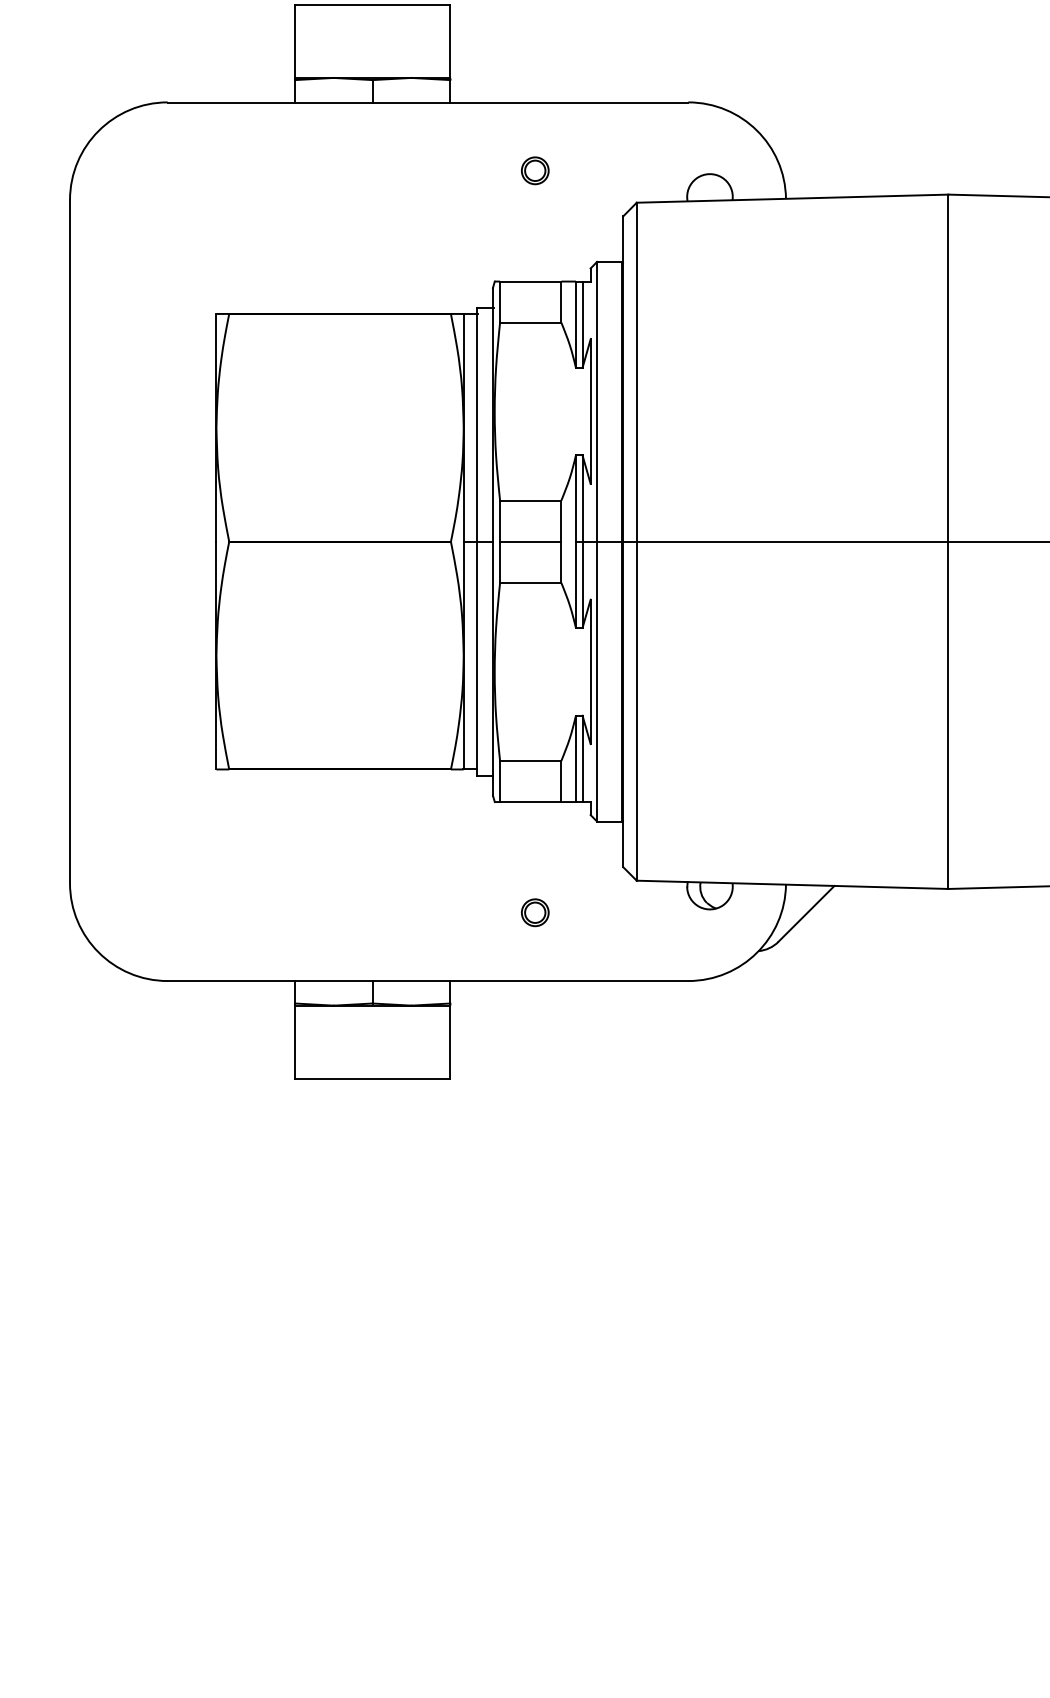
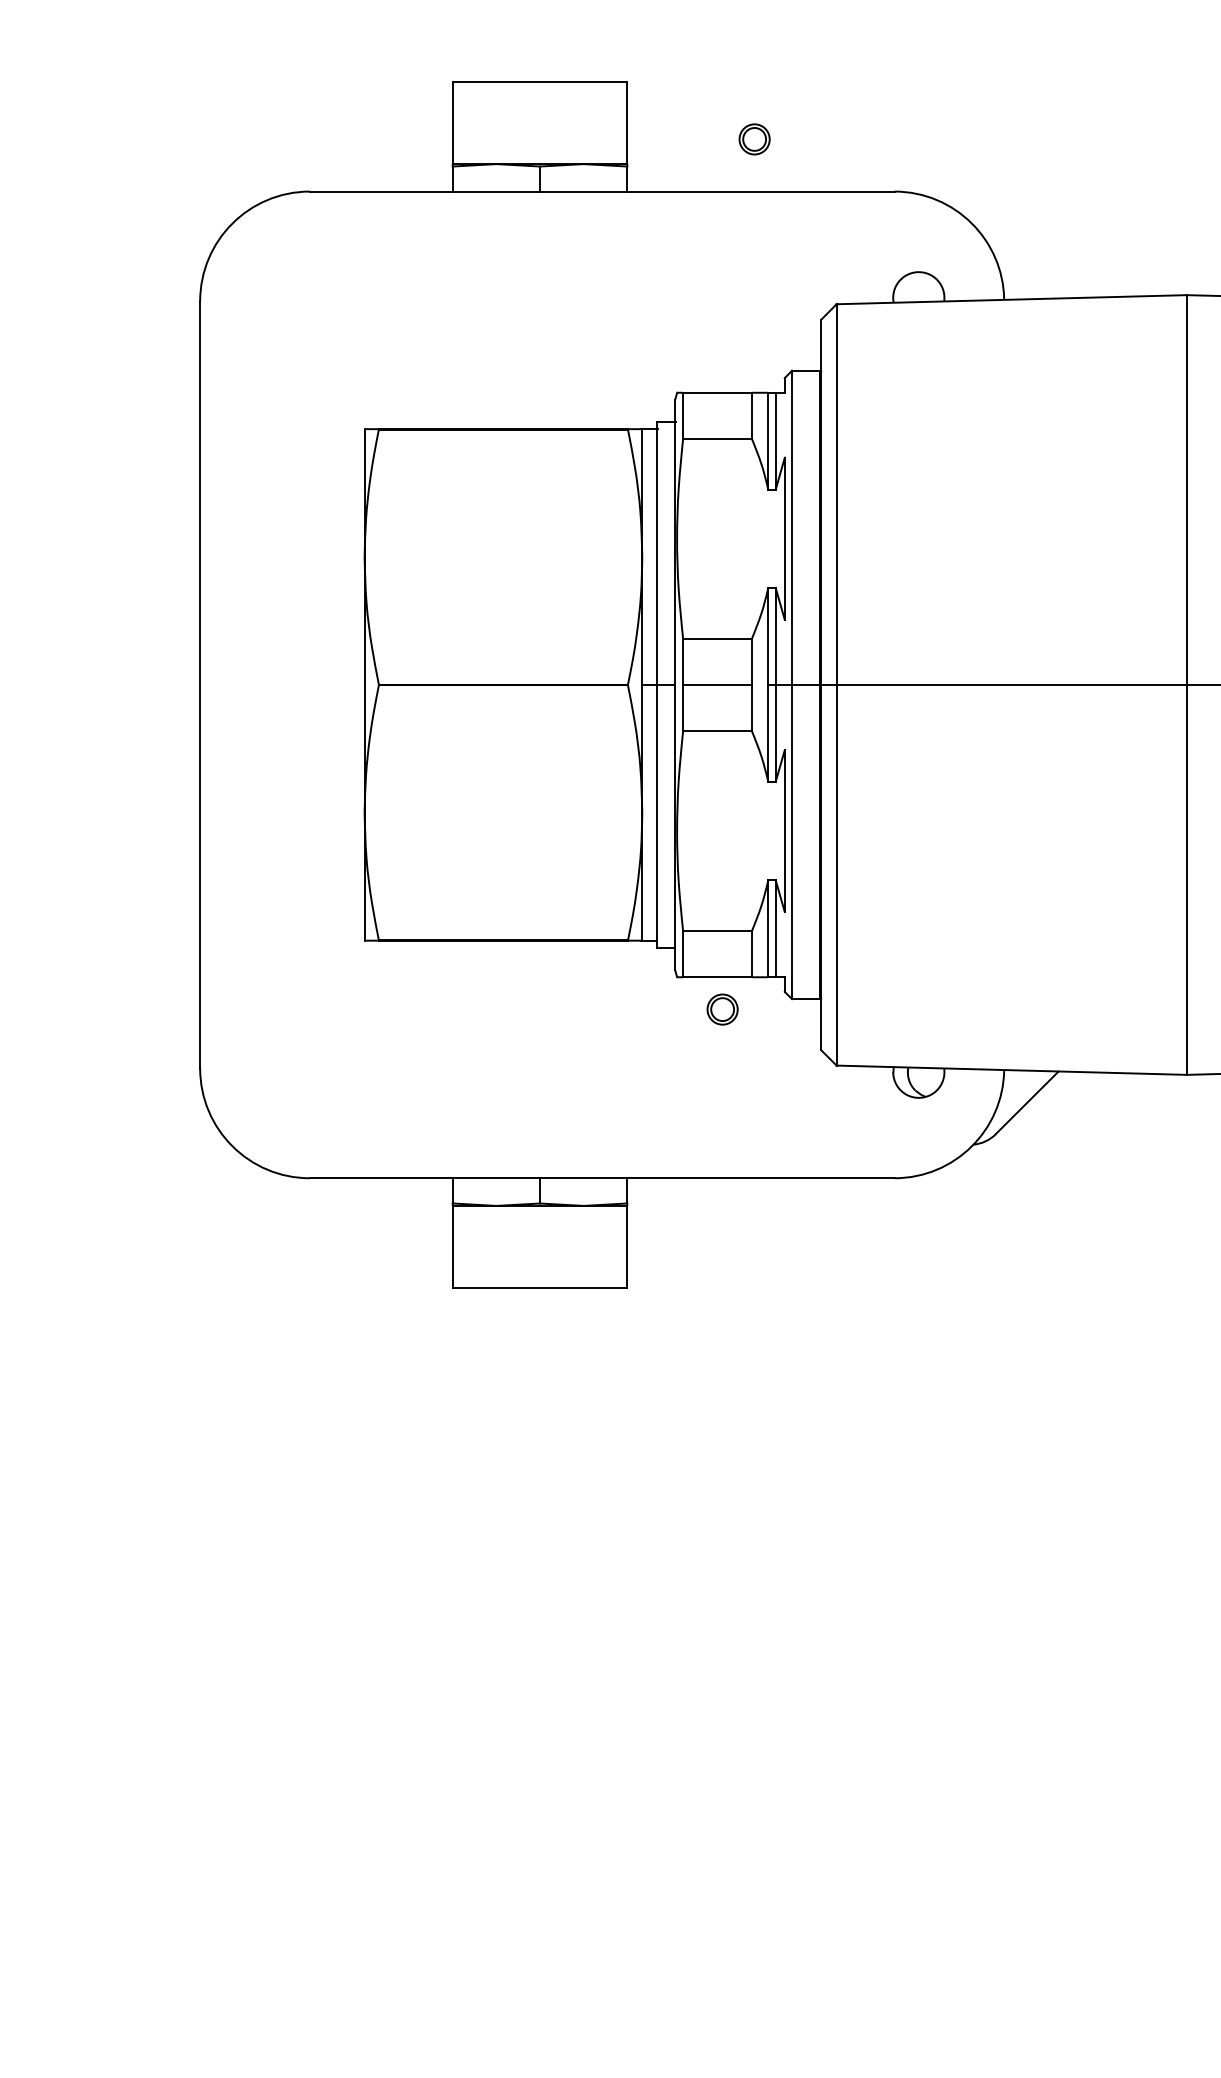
part: (535, 170) -> (754, 139), moved
part: (535, 912) -> (722, 1009), moved

